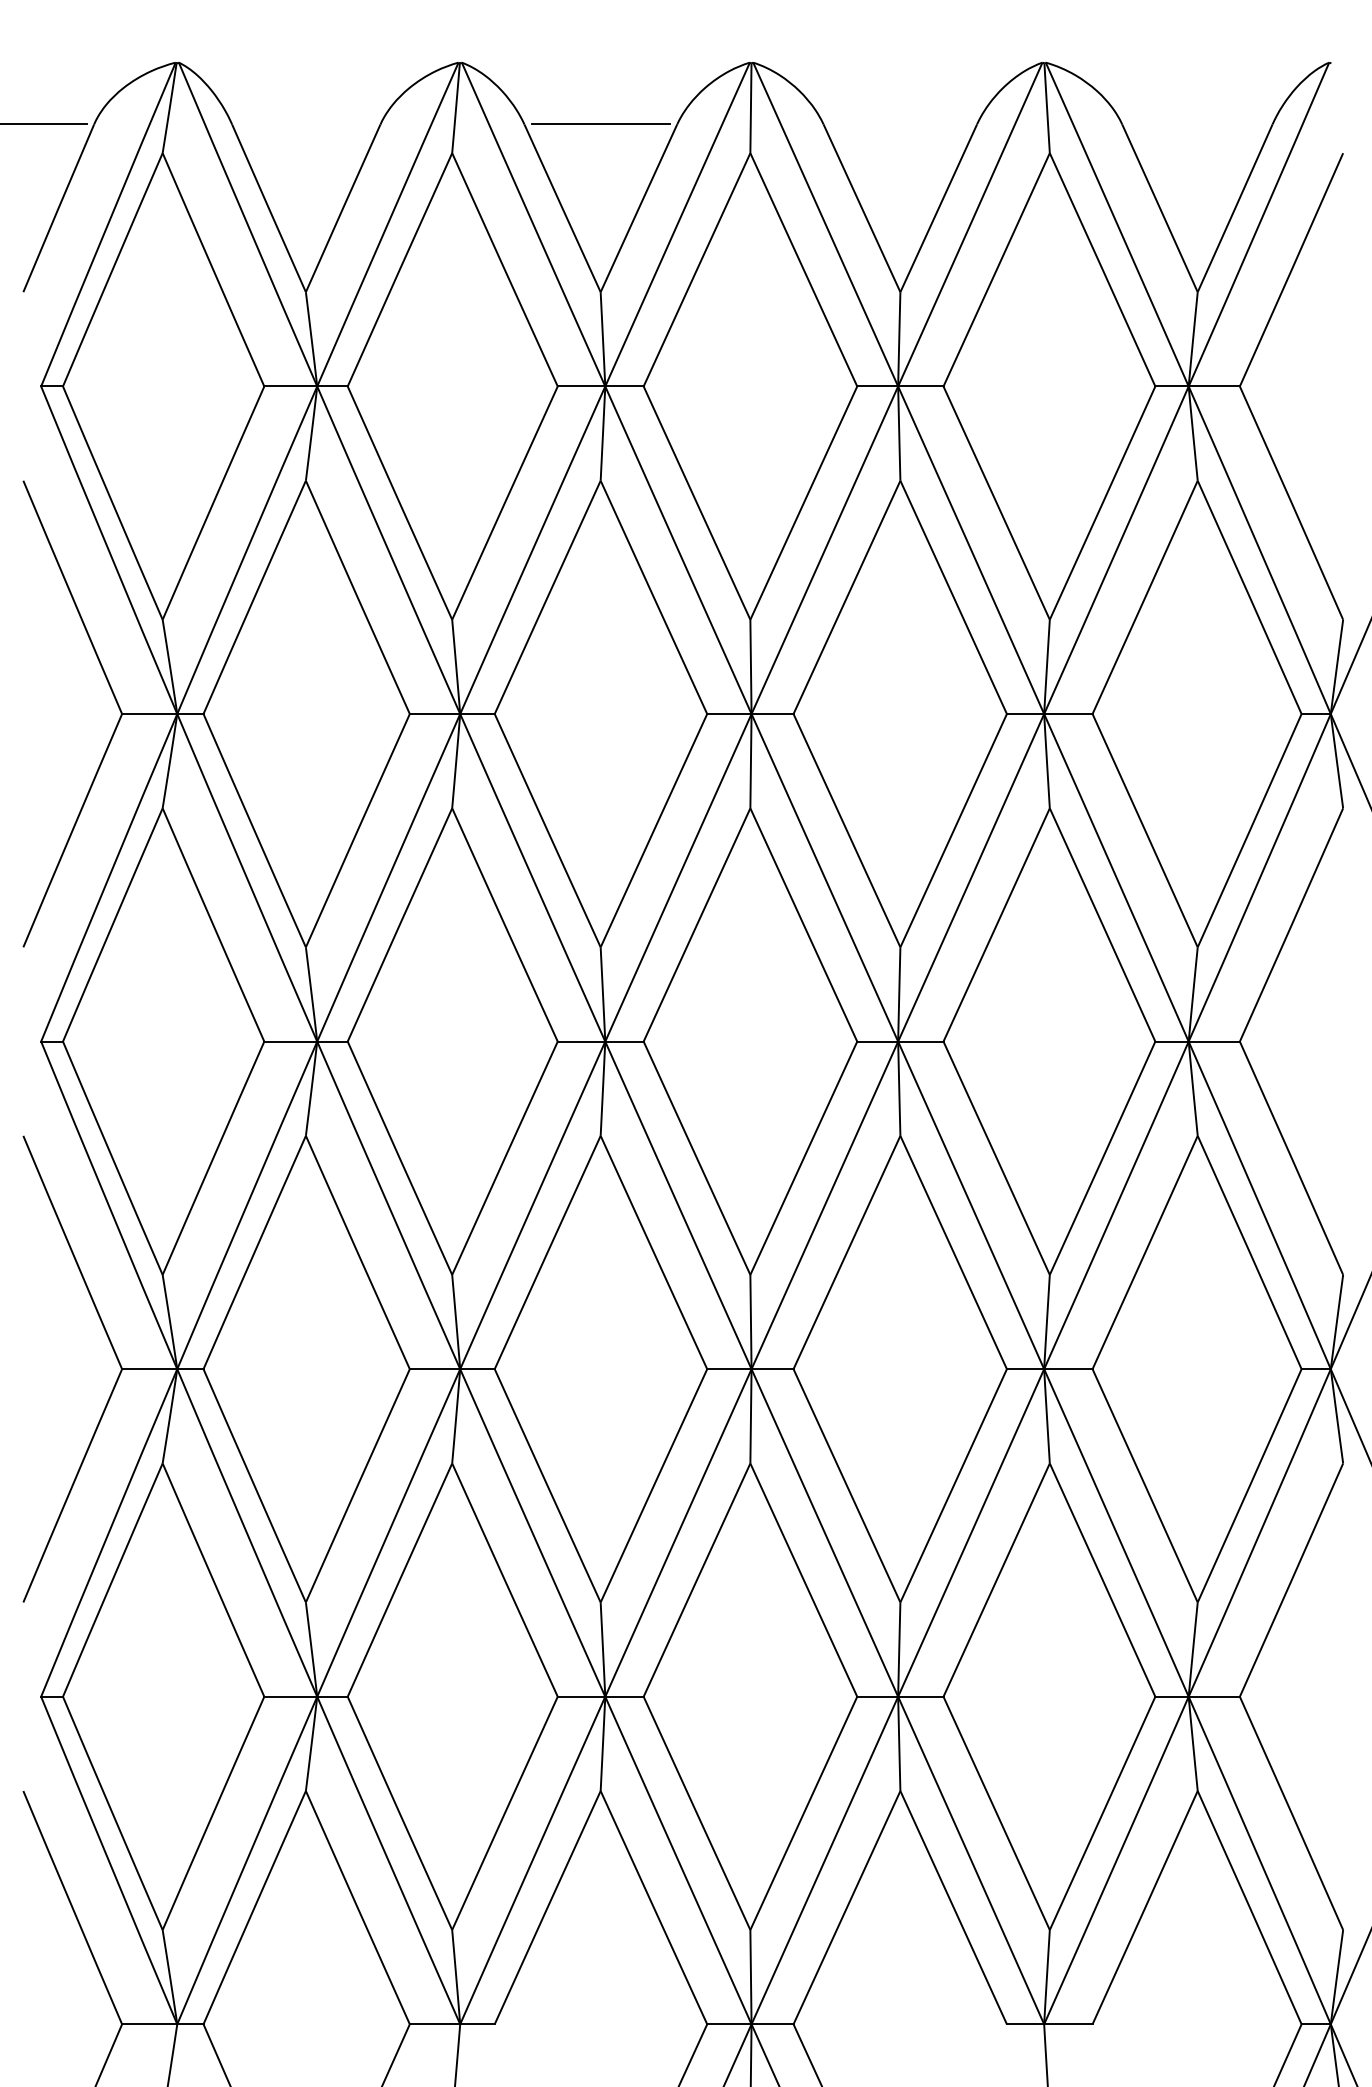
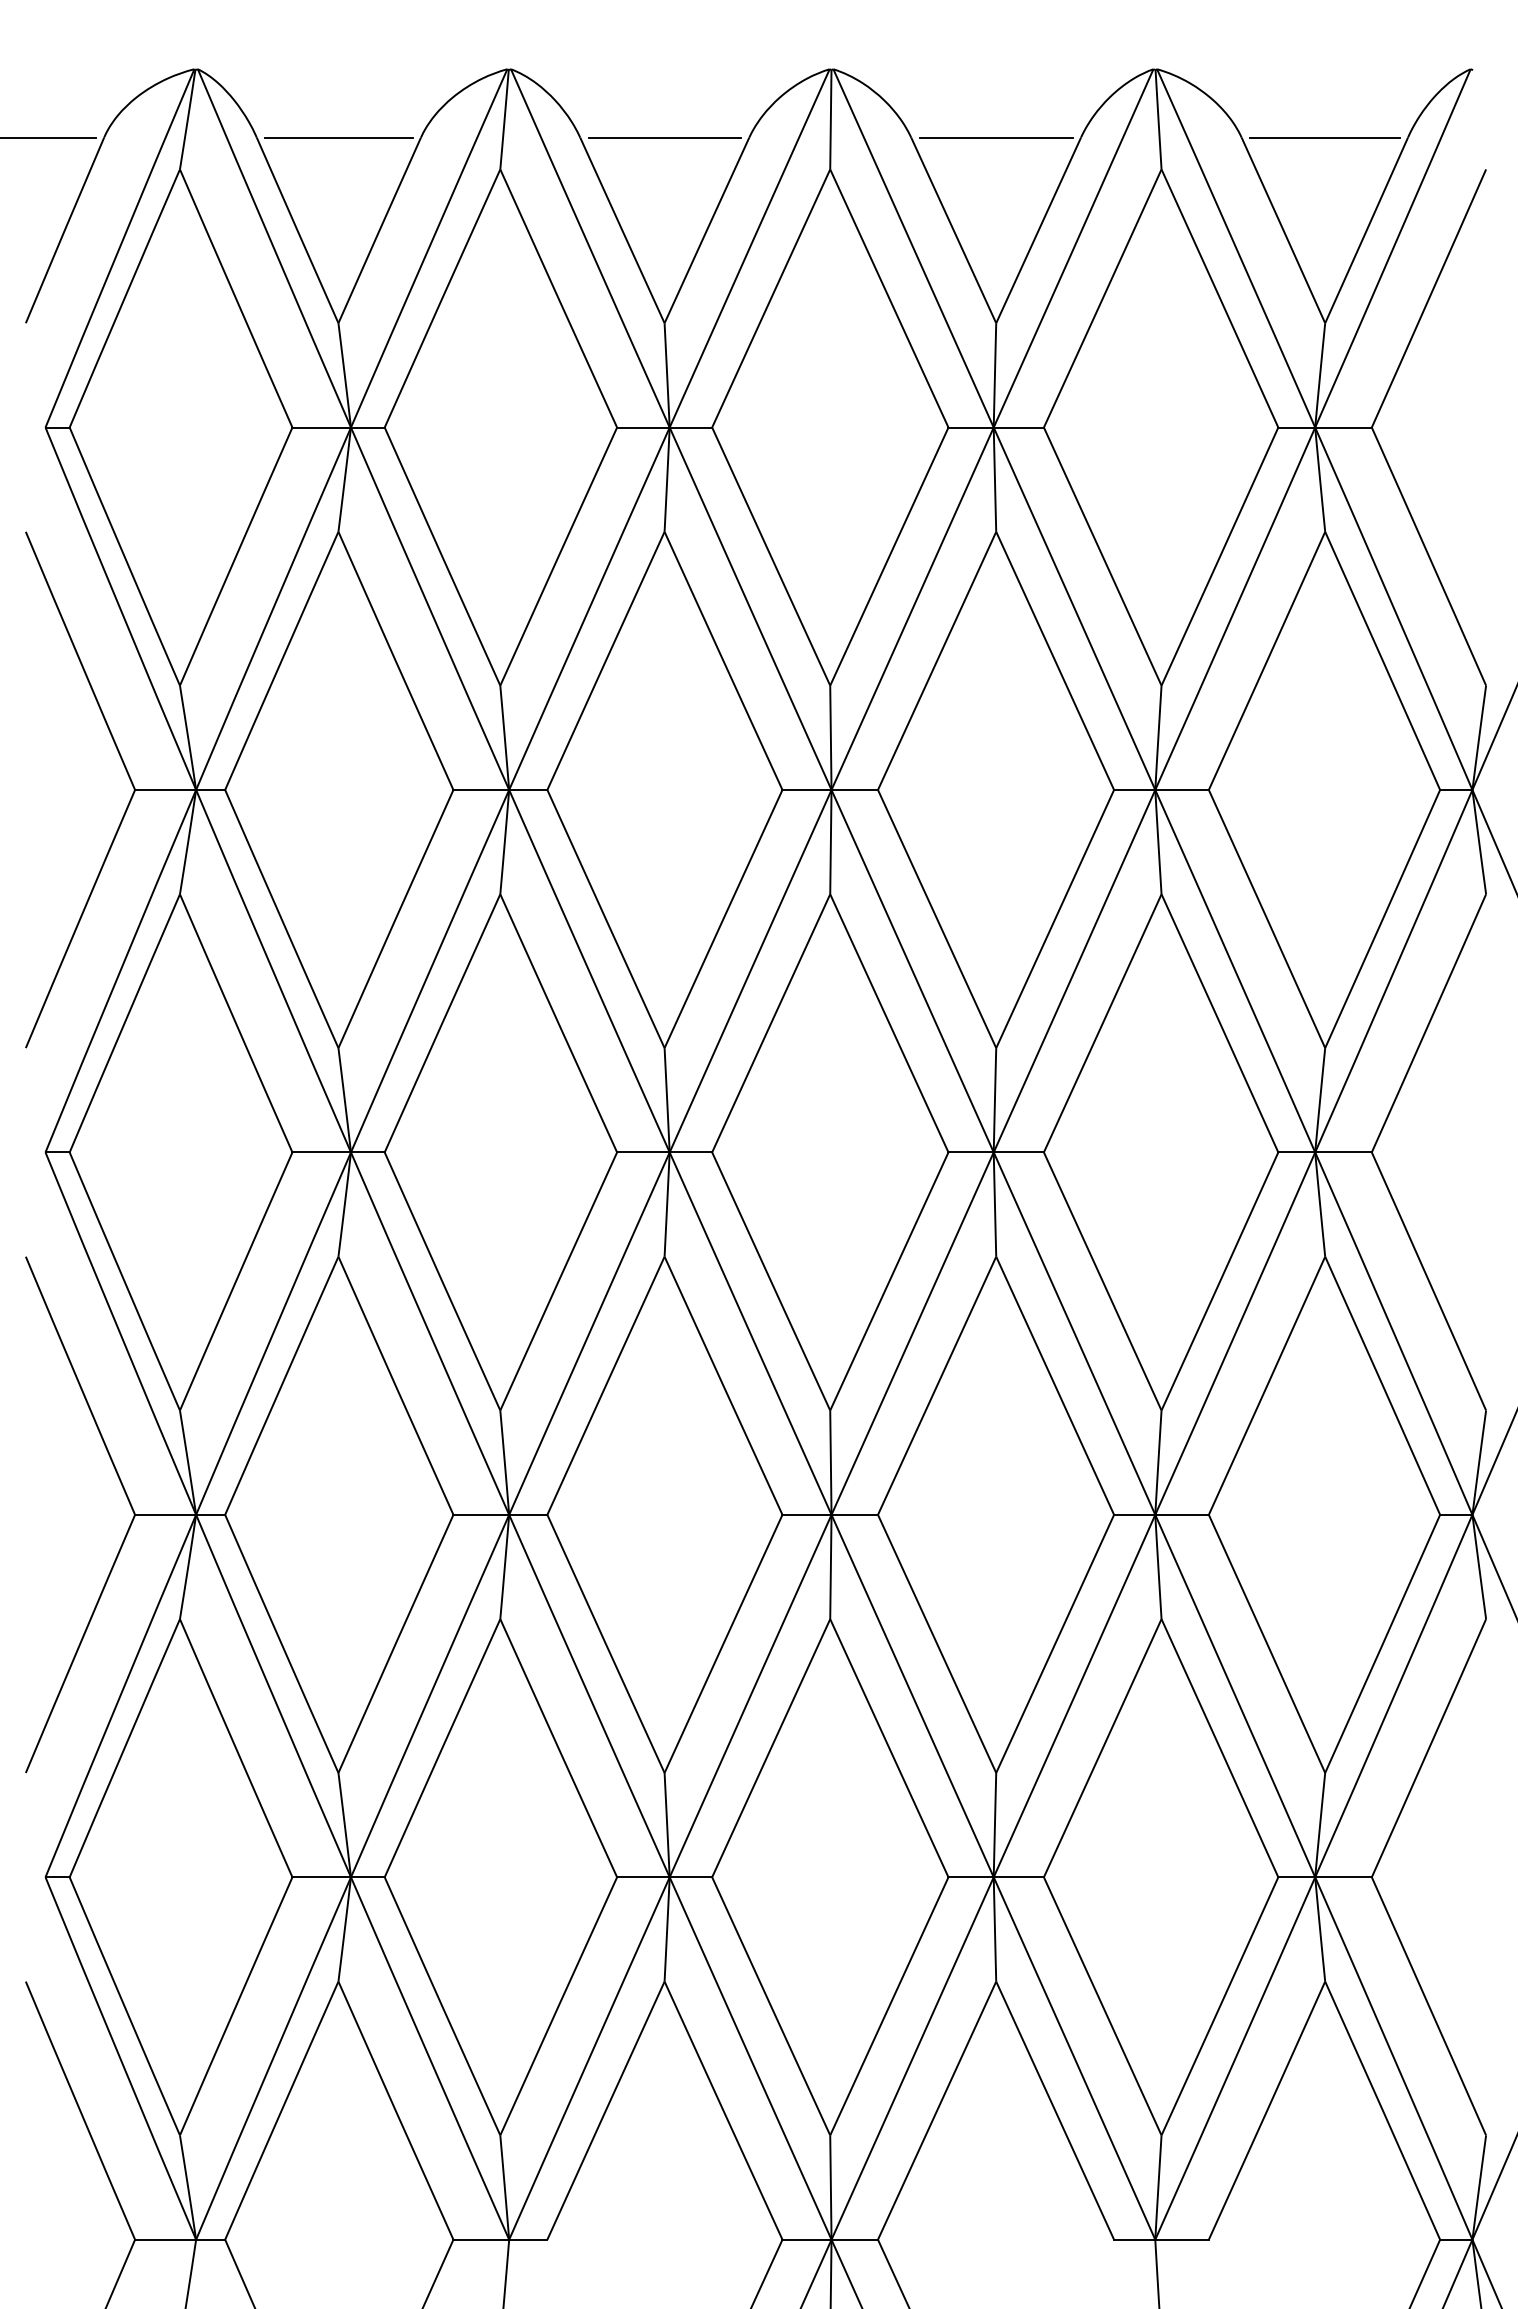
line: (305, 124) -> (338, 137), added
line: (899, 124) -> (995, 137), added
line: (1197, 124) -> (1324, 137), added

